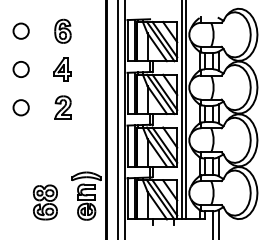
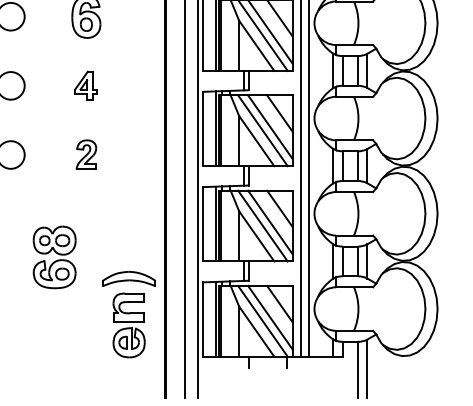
part: (62, 69) -> (85, 85), size x0.7
part: (62, 107) -> (85, 154), size x0.7
part: (45, 202) -> (54, 257), moved

